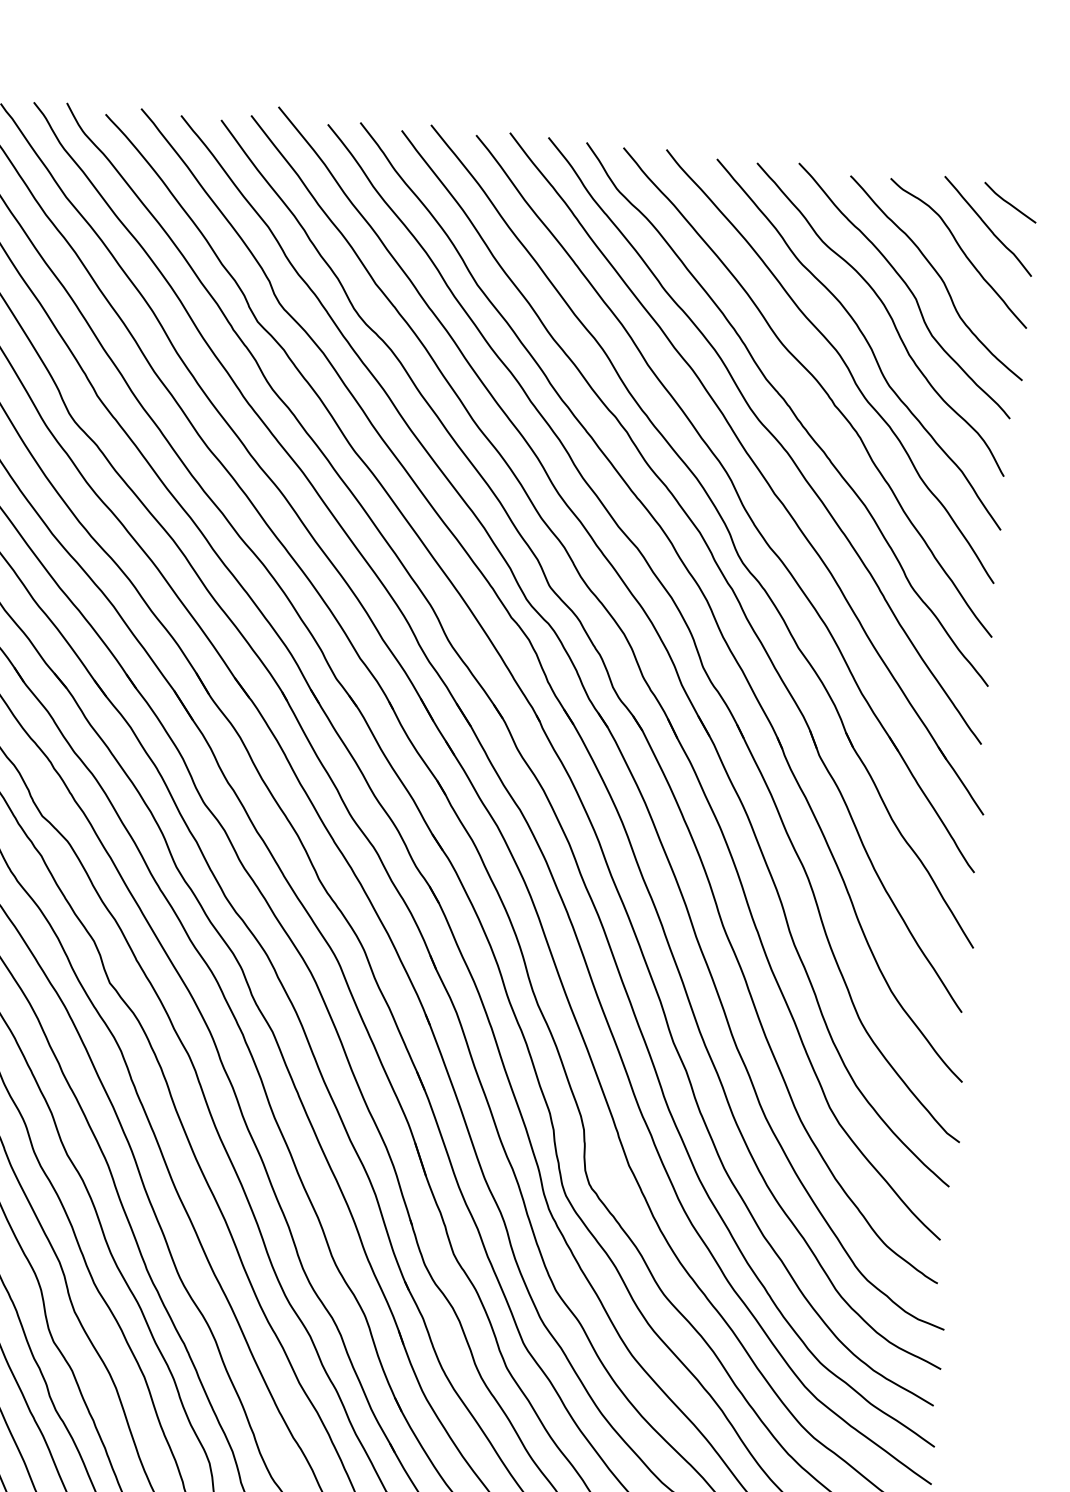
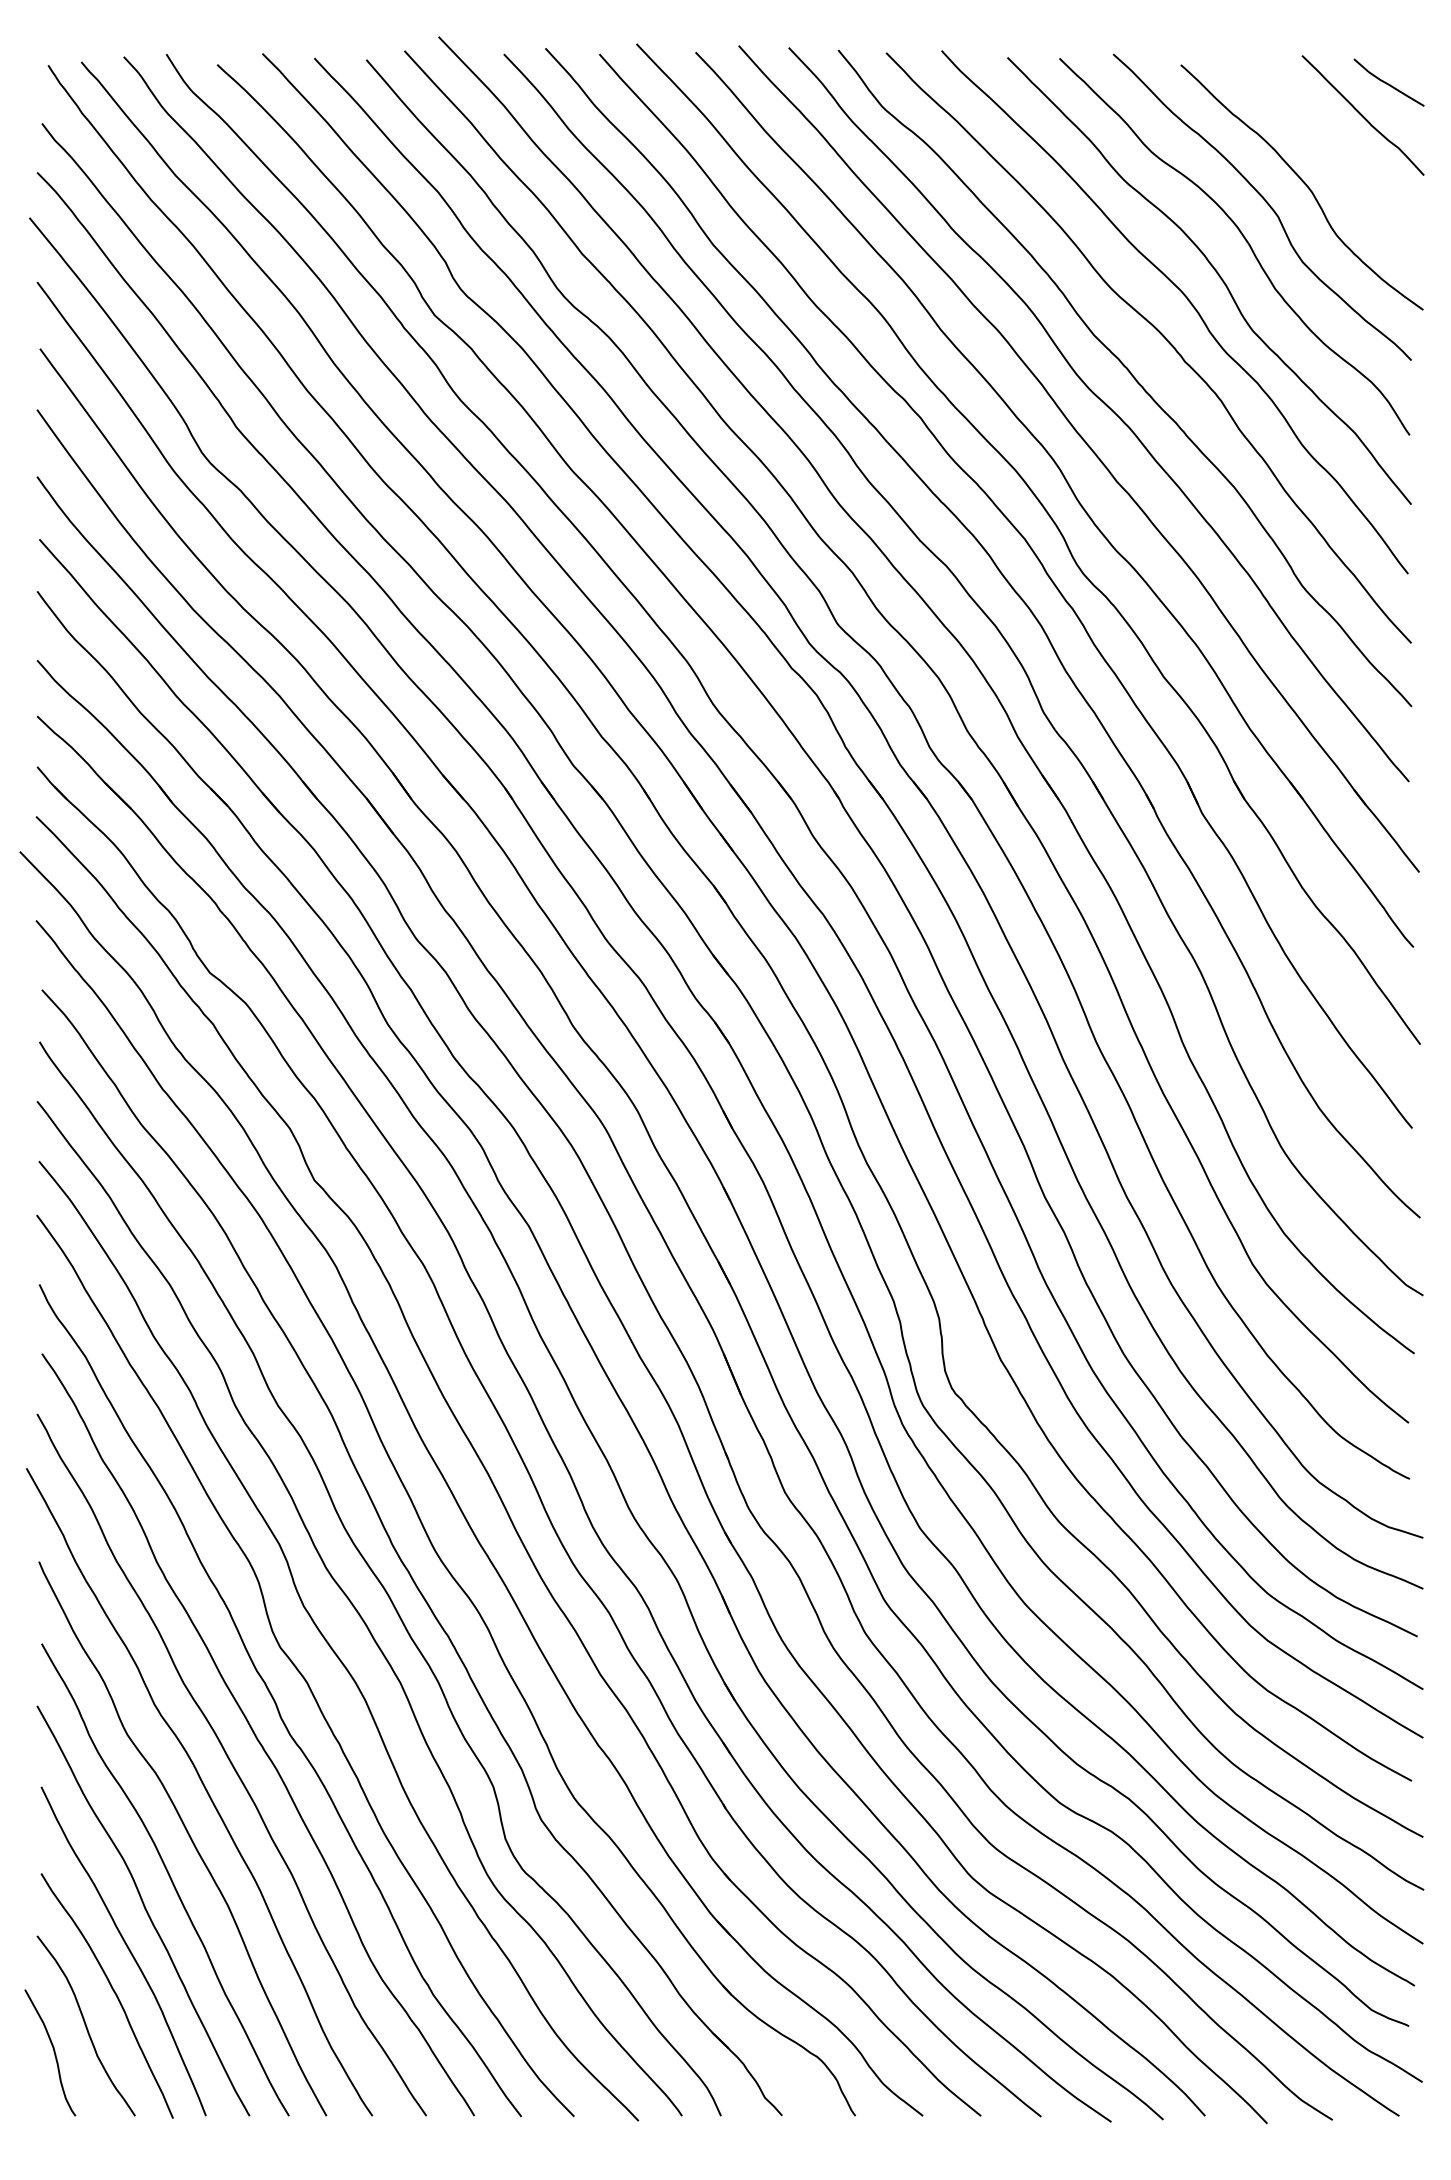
curve: (962, 252) -> (1332, 151), removed

